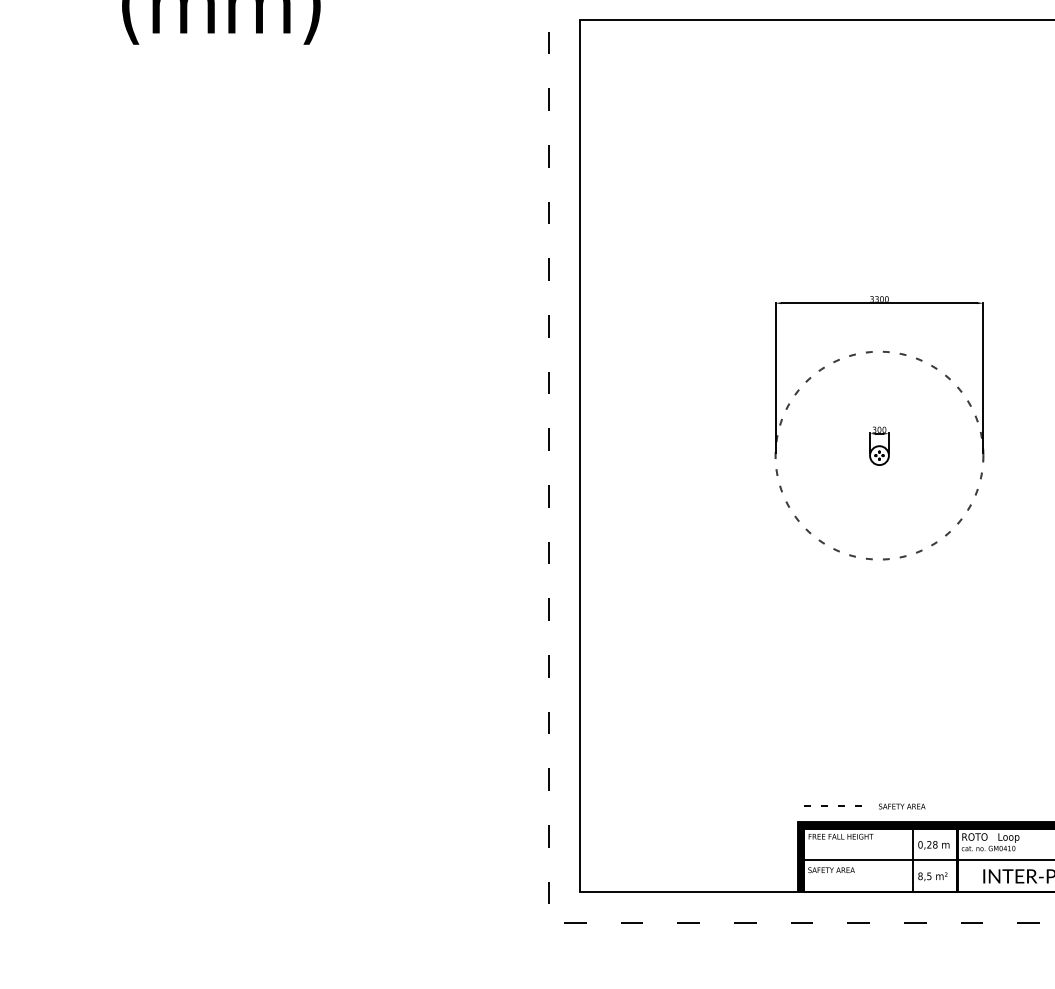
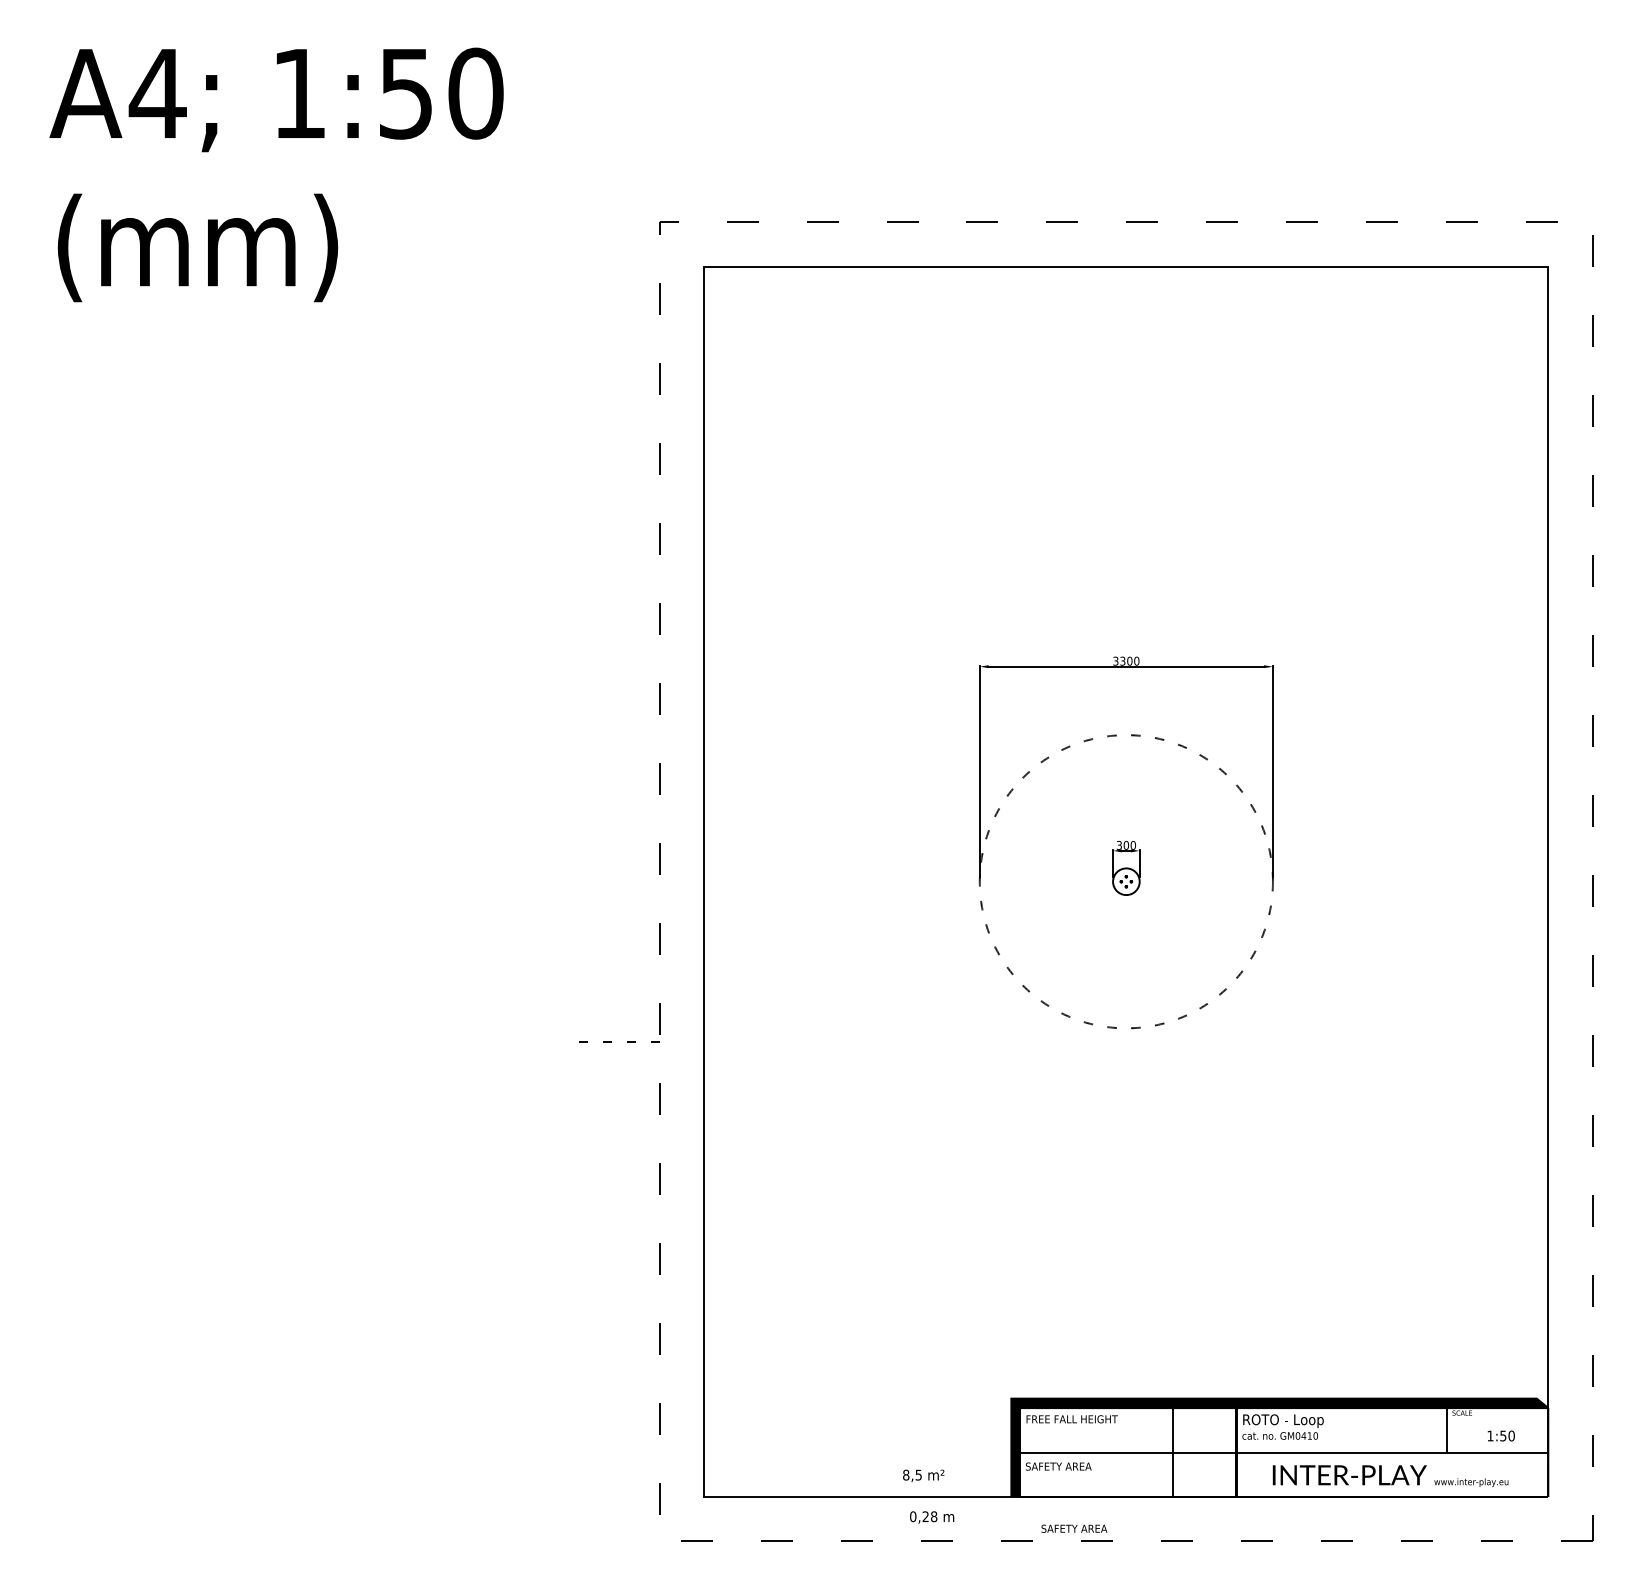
line: (827, 805) -> (611, 1041), moved
text: (902, 806) -> (1074, 1528), moved
text: (934, 845) -> (932, 1517), moved
text: (932, 876) -> (923, 1475), moved

